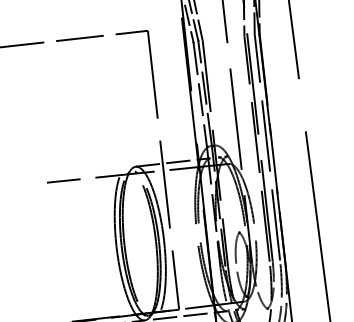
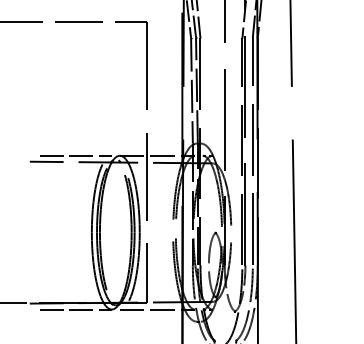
line: (91, 171) -> (75, 155), added

